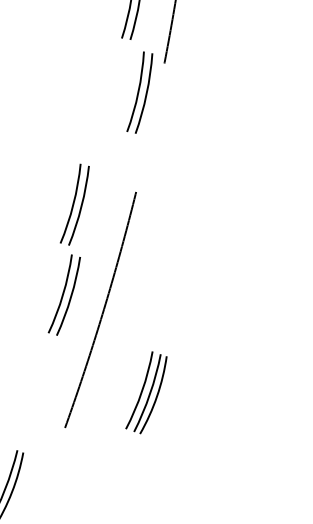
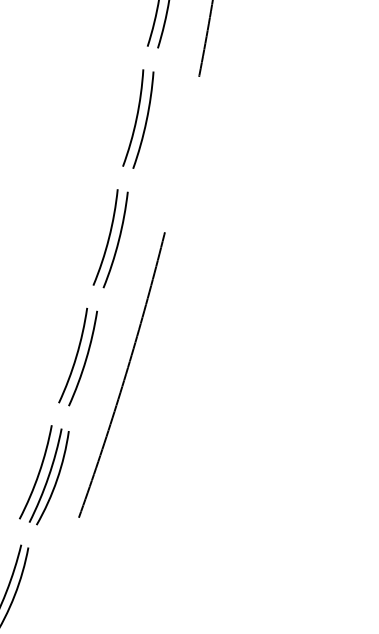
part: (139, 92) -> (138, 118), moved
part: (74, 204) -> (110, 238), moved
part: (146, 393) -> (44, 475), moved

